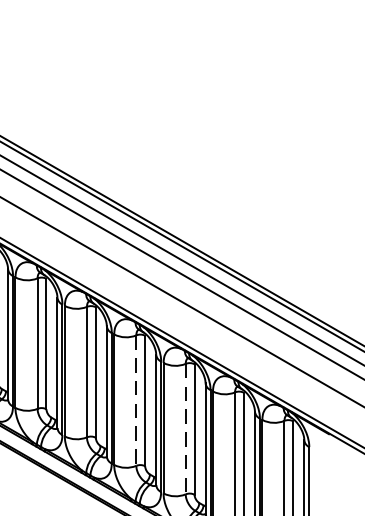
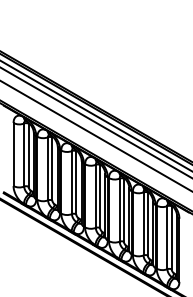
line: (135, 400) -> (95, 196), dashed -> solid
line: (185, 429) -> (119, 210), dashed -> solid

